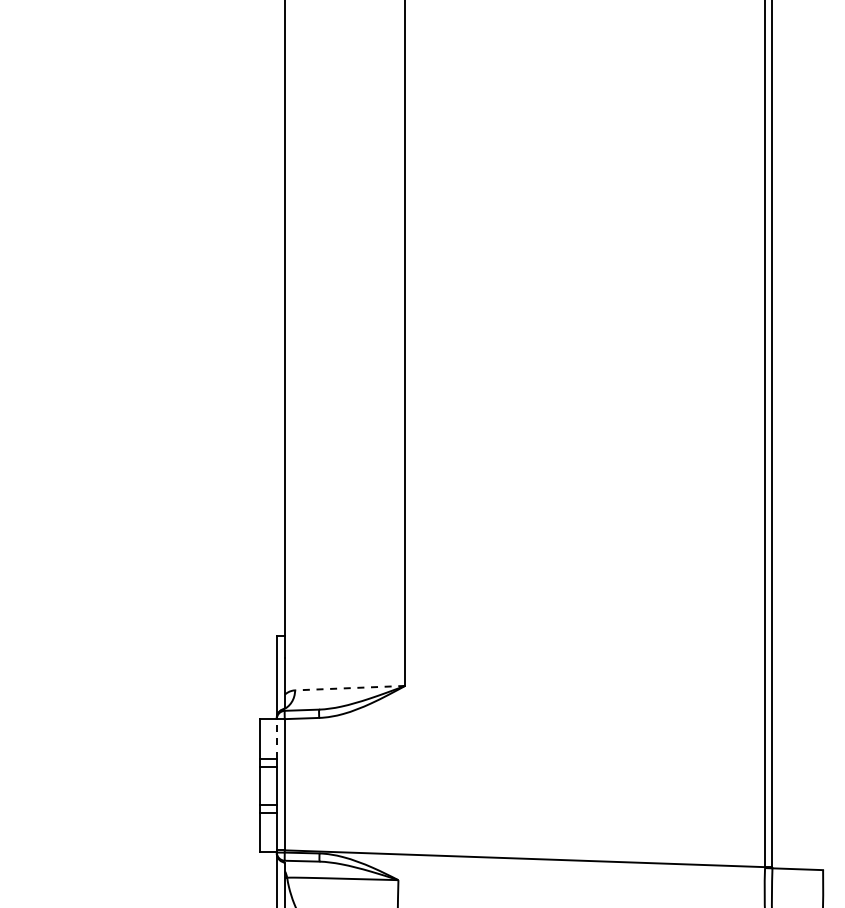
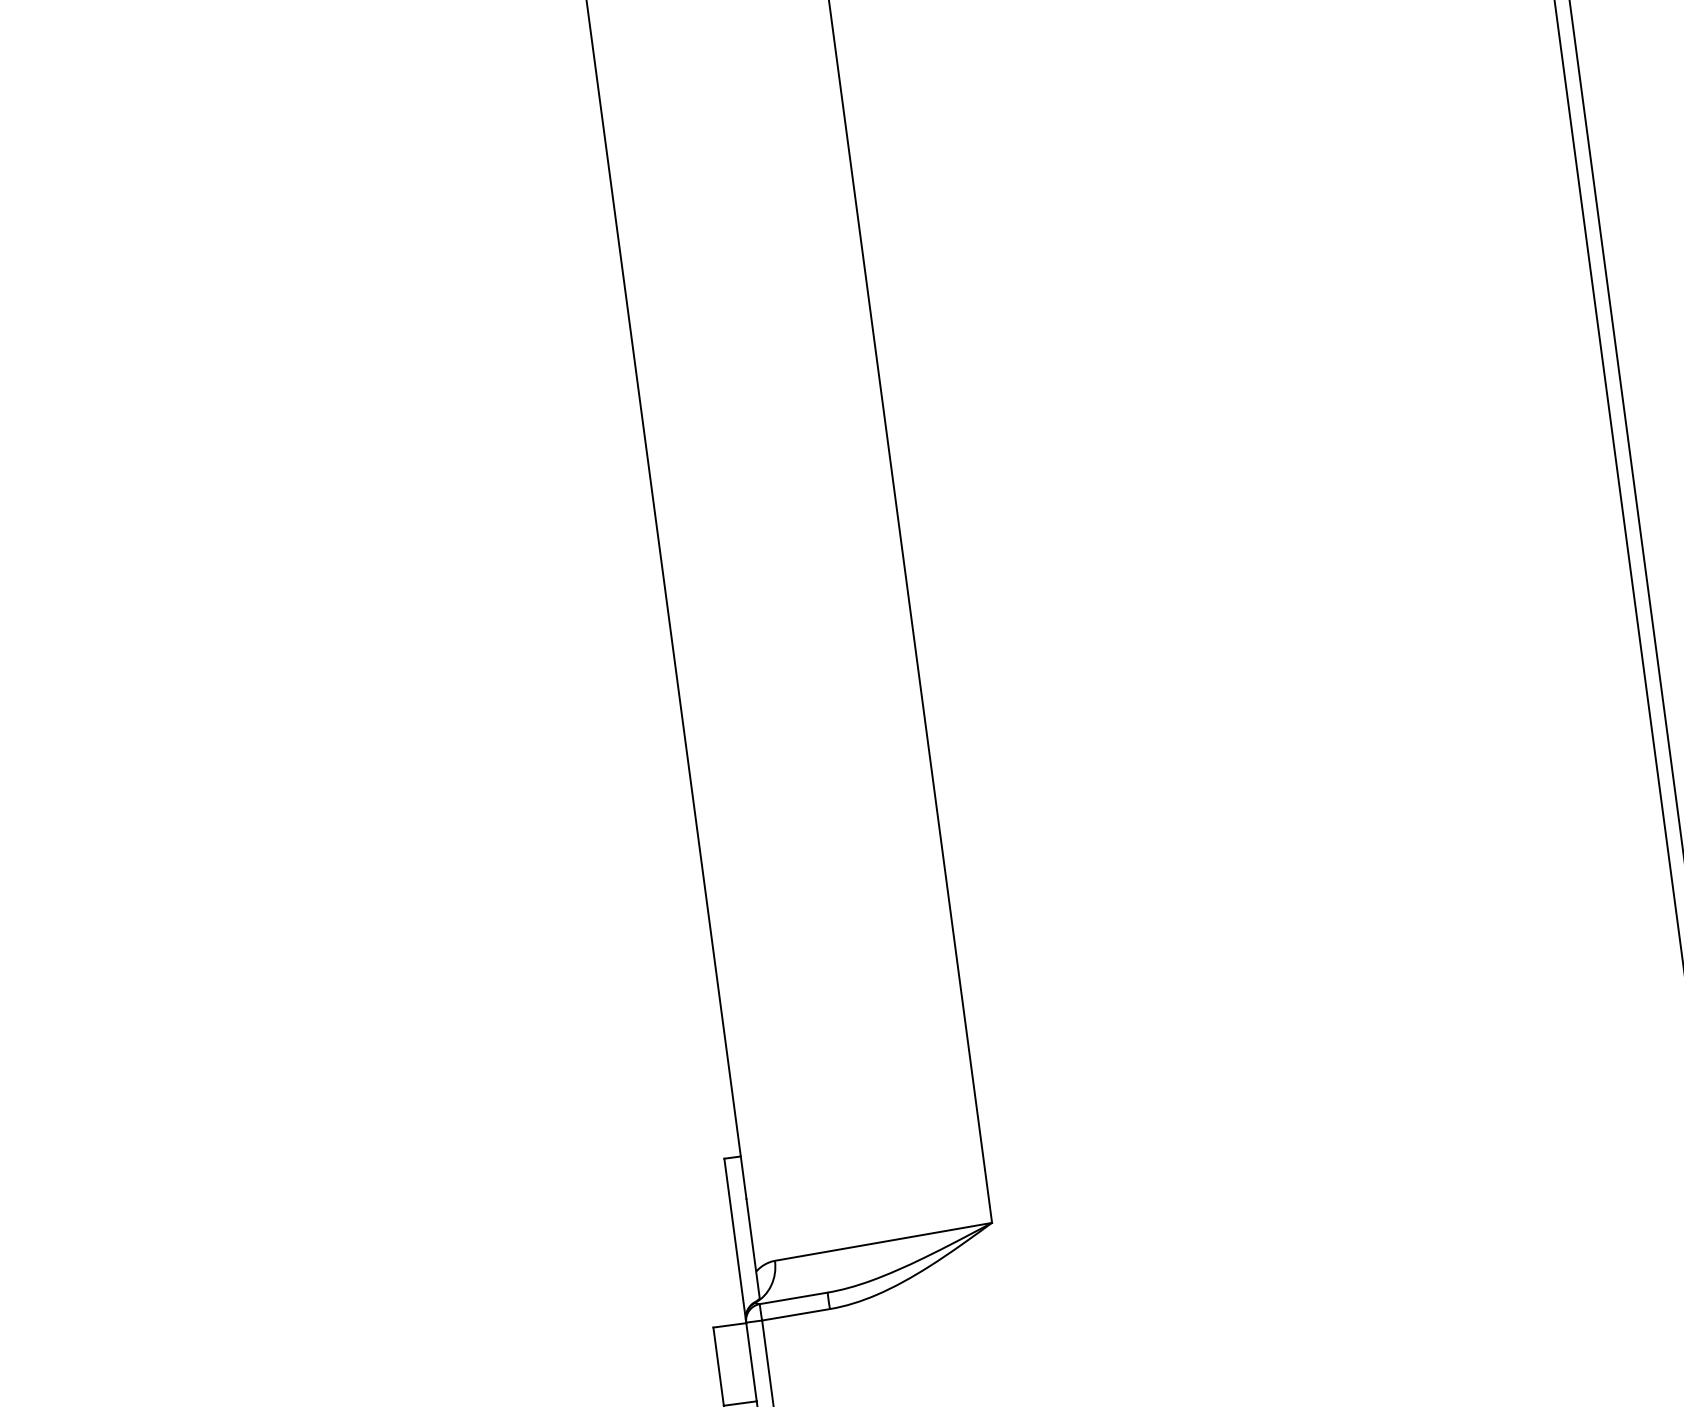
line: (349, 688) -> (882, 1242), dashed -> solid
line: (276, 739) -> (751, 1363), dashed -> solid

